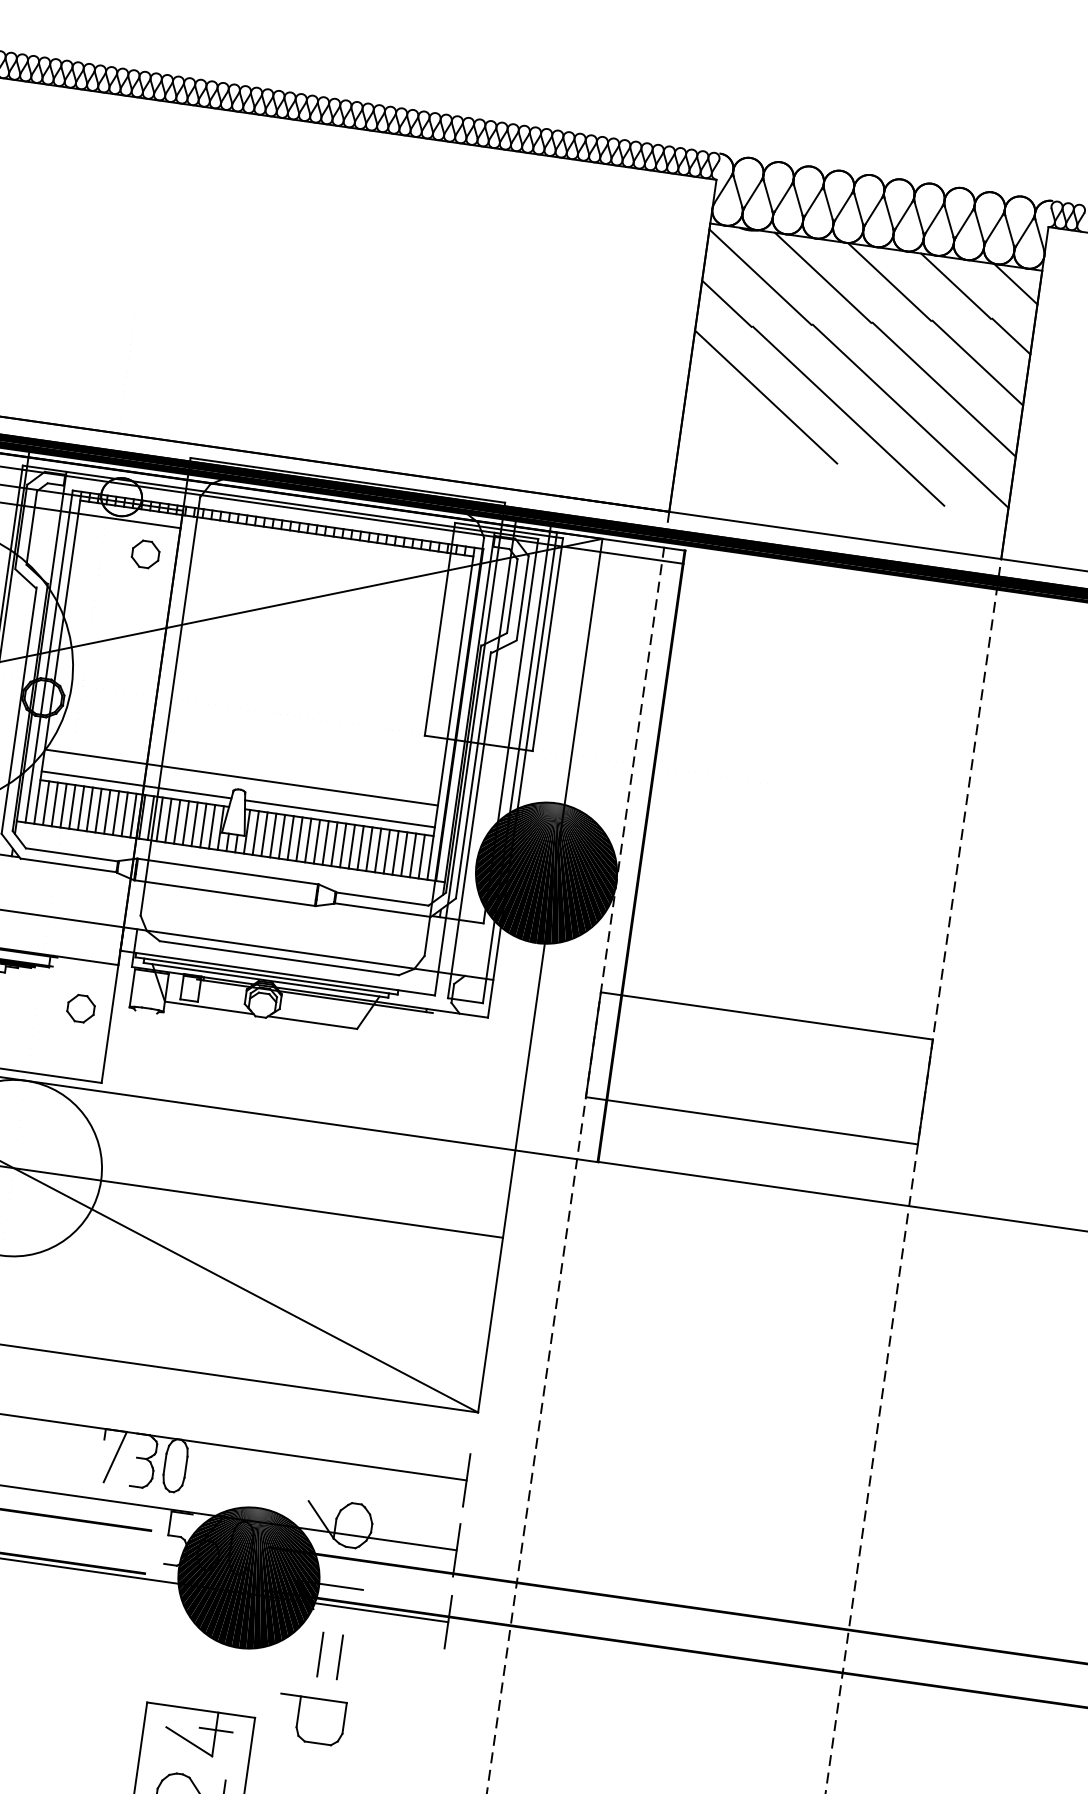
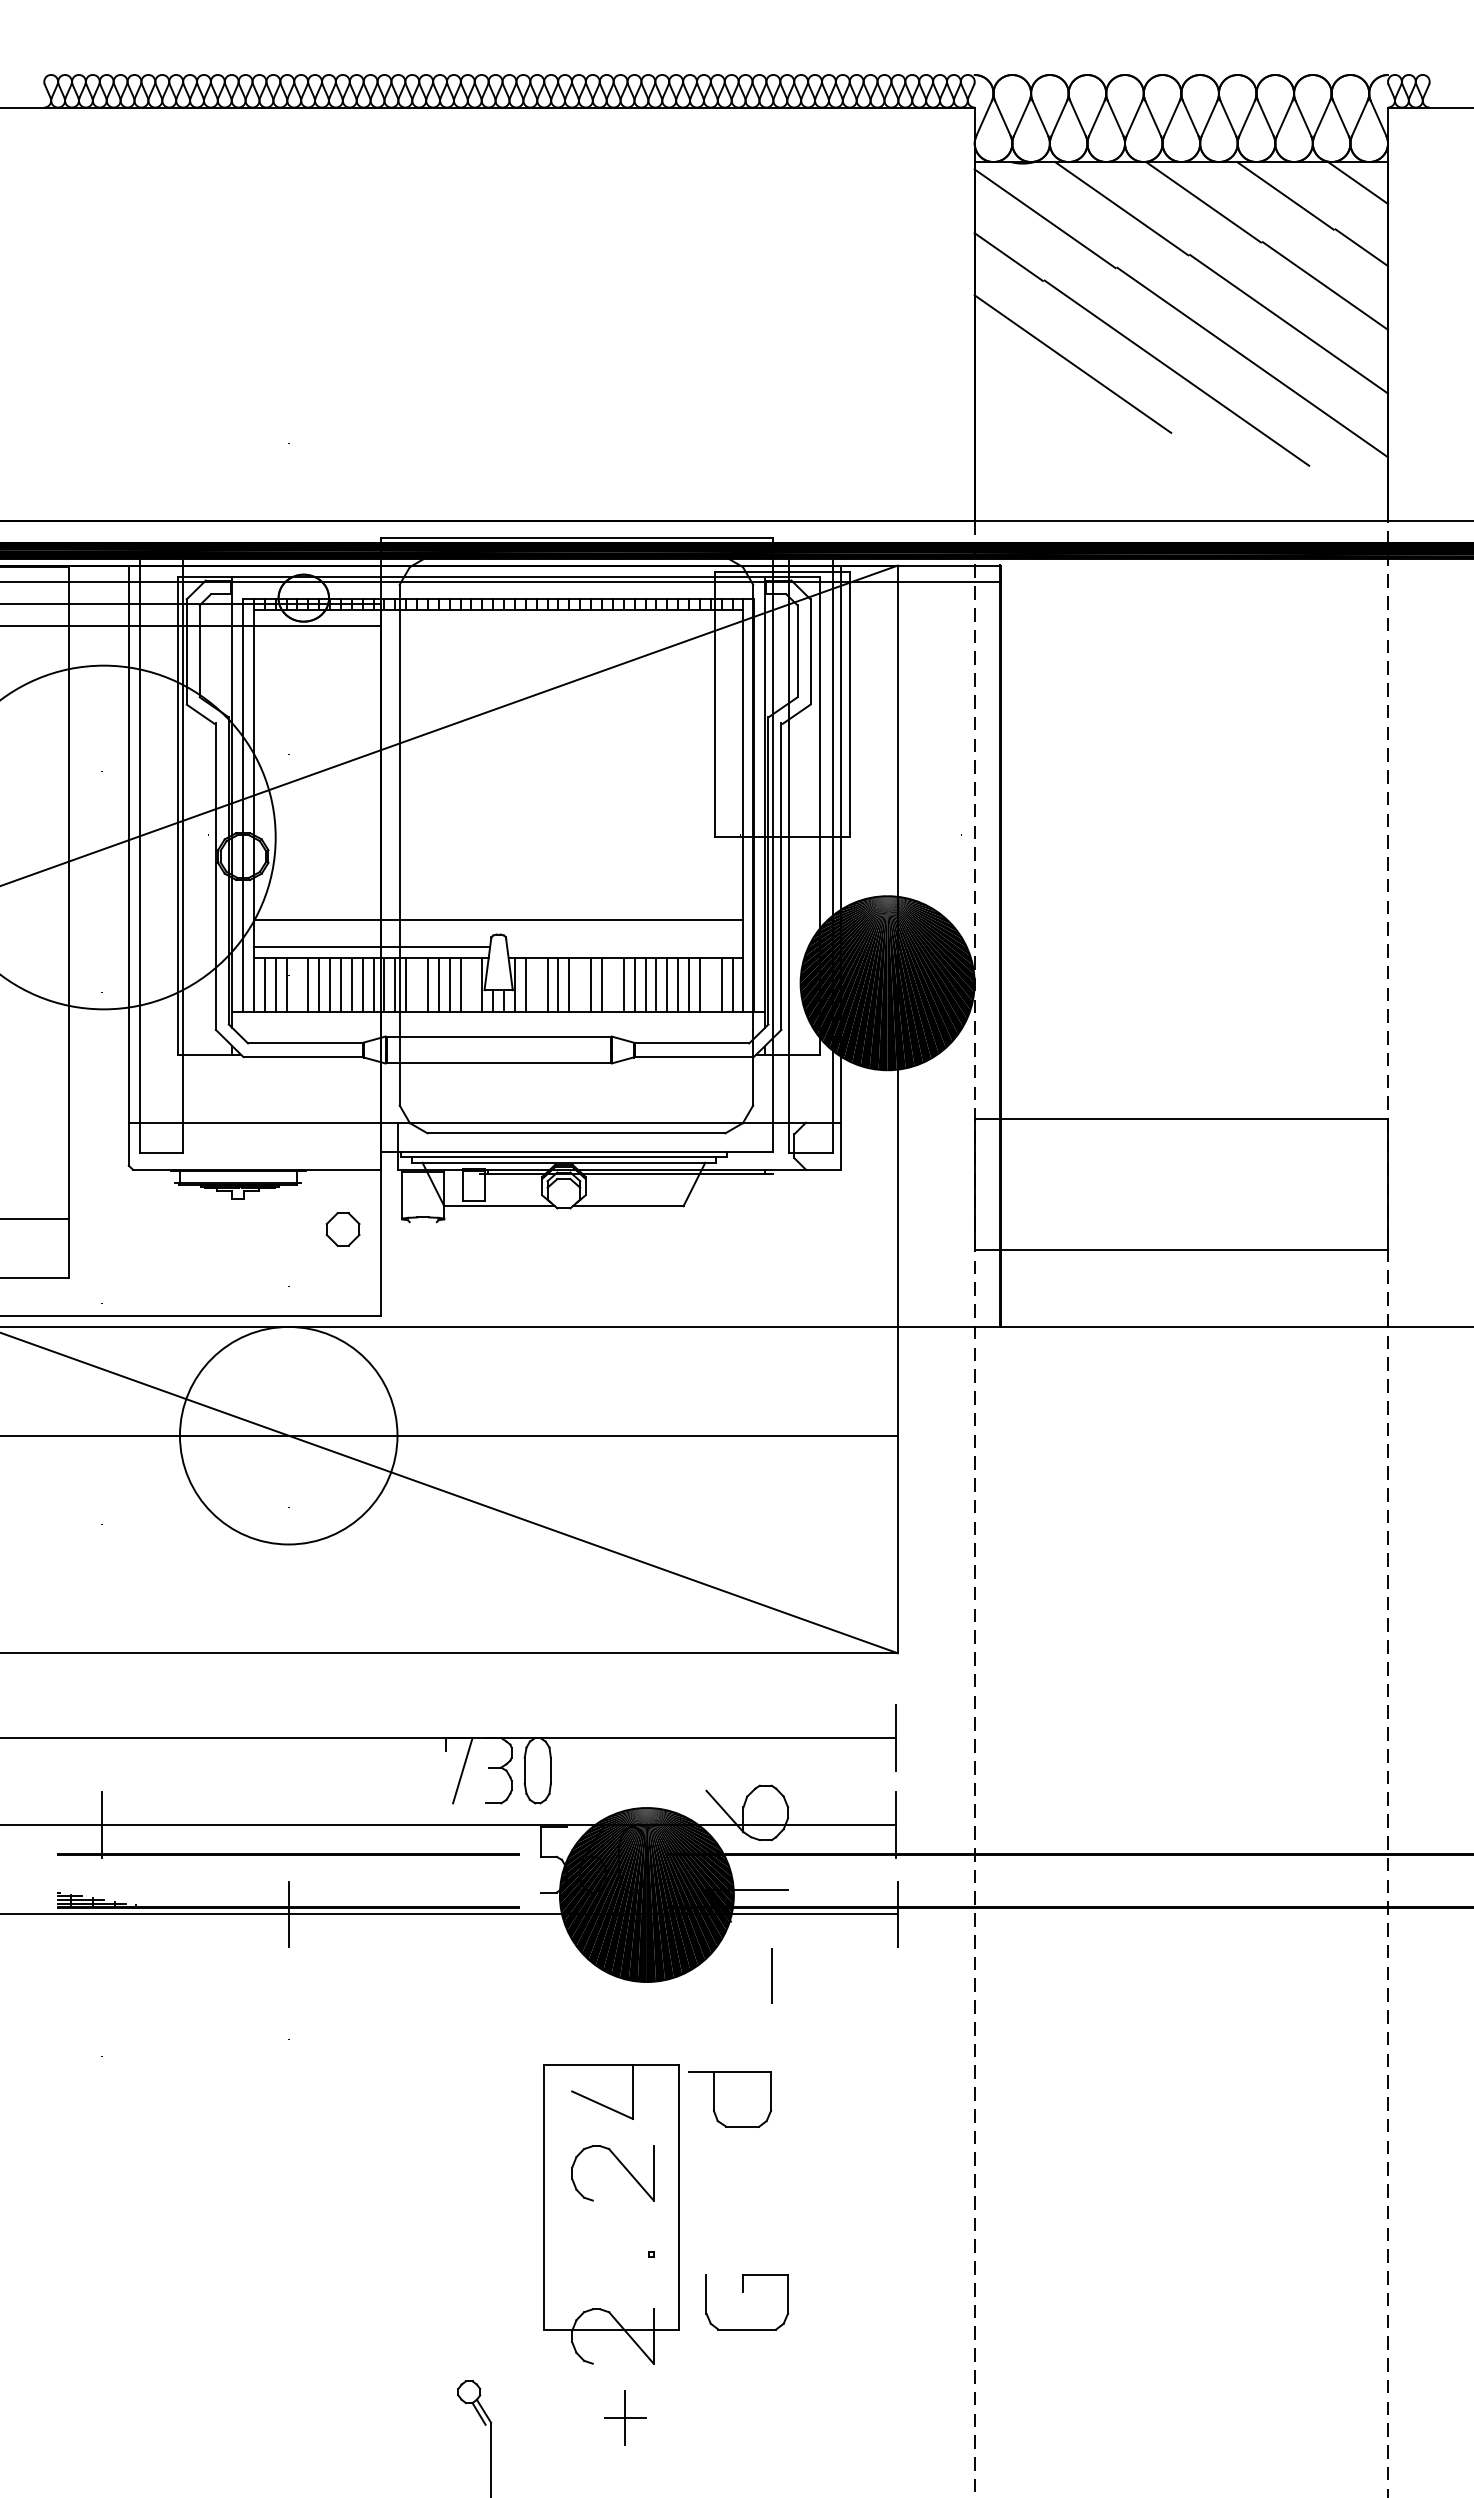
part: (145, 554) -> (342, 663), removed
line: (72, 806) -> (297, 984), removed
line: (340, 813) -> (625, 946), removed
line: (168, 820) -> (417, 984), removed
line: (212, 826) -> (471, 984), removed
line: (264, 834) -> (536, 984), removed
line: (299, 839) -> (580, 984), removed
line: (325, 842) -> (612, 984), removed
line: (404, 853) -> (710, 984), removed
line: (319, 1654) -> (746, 1975), removed
part: (311, 1720) -> (730, 2099), moved
line: (215, 1730) -> (632, 2086), removed

